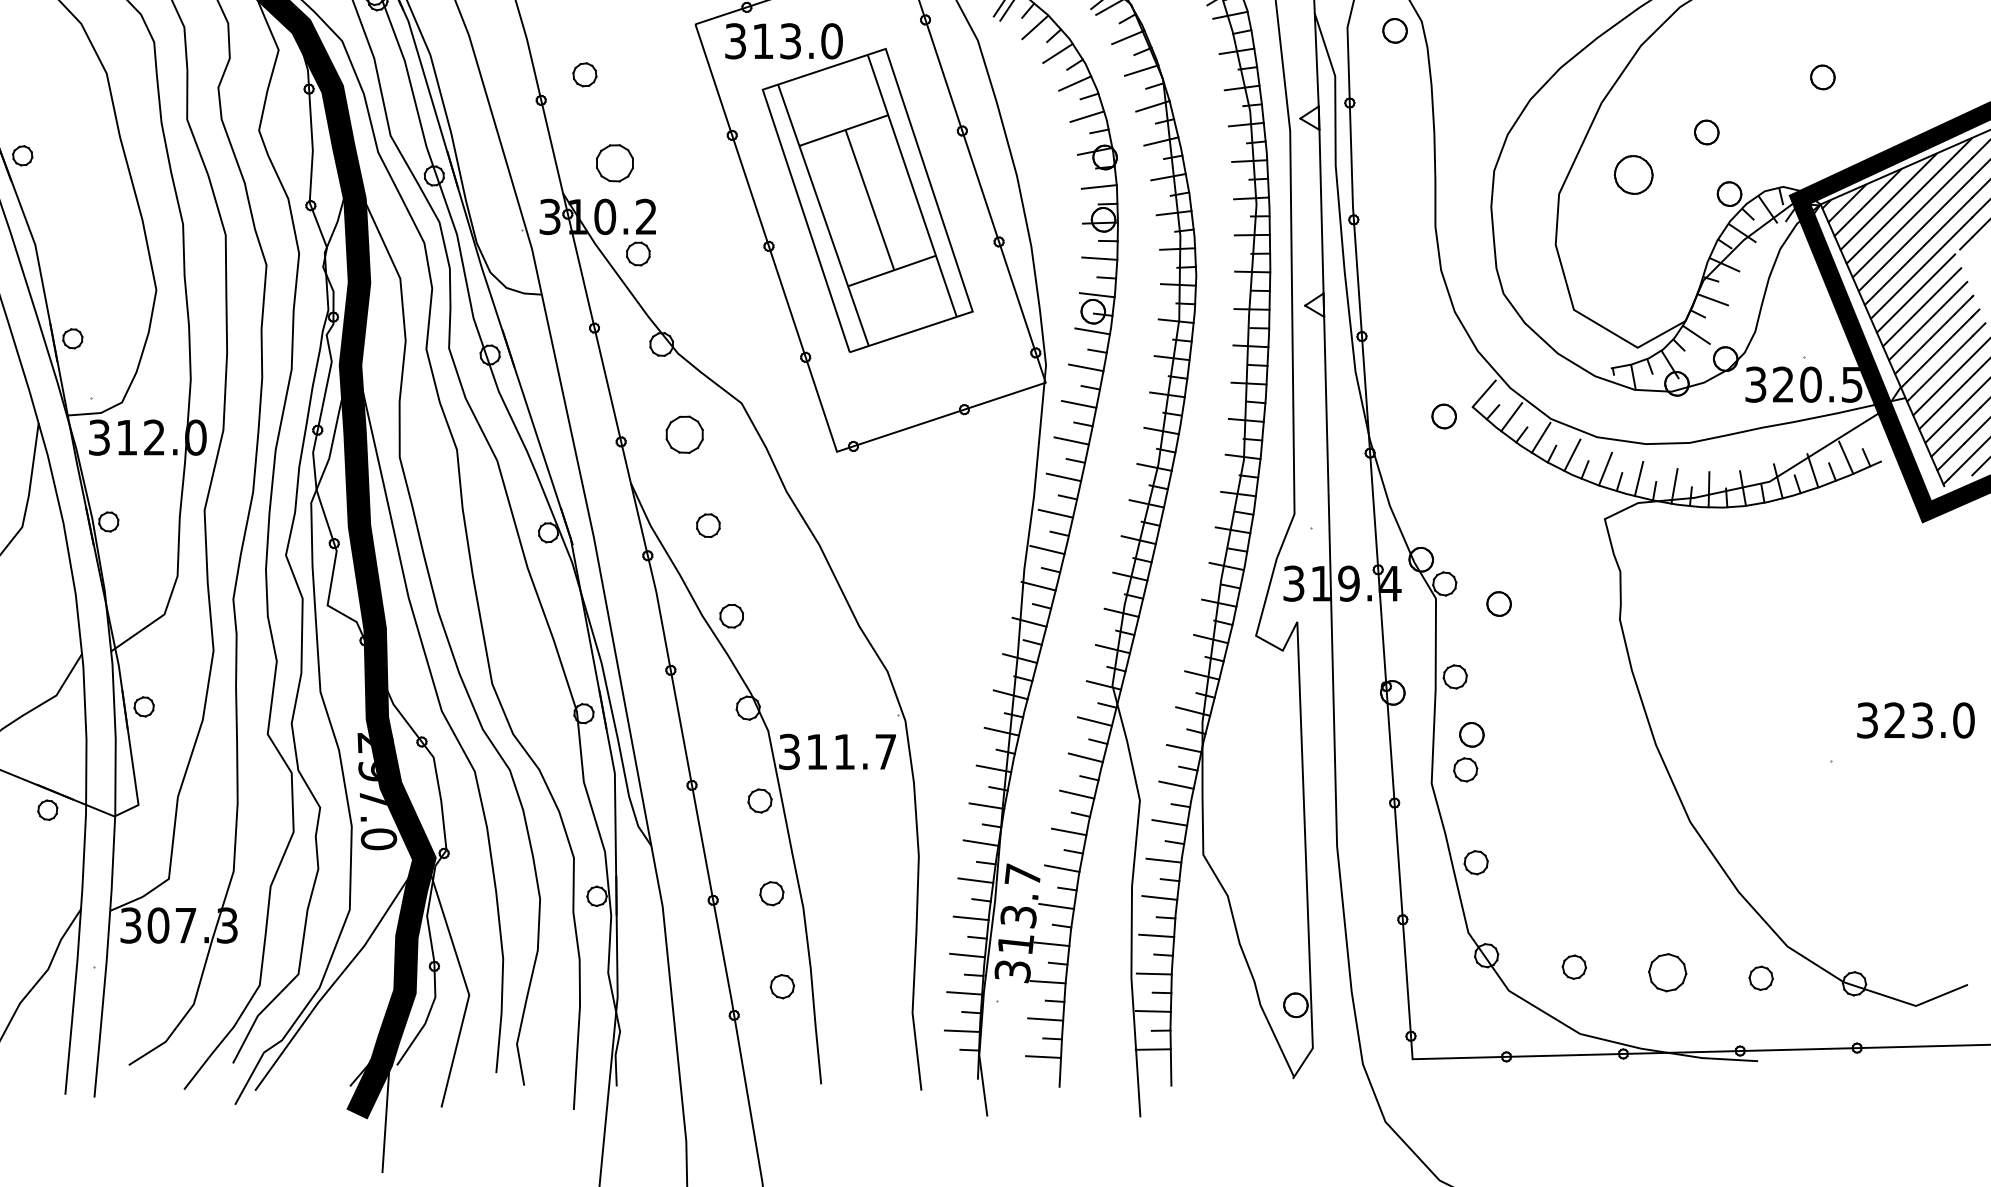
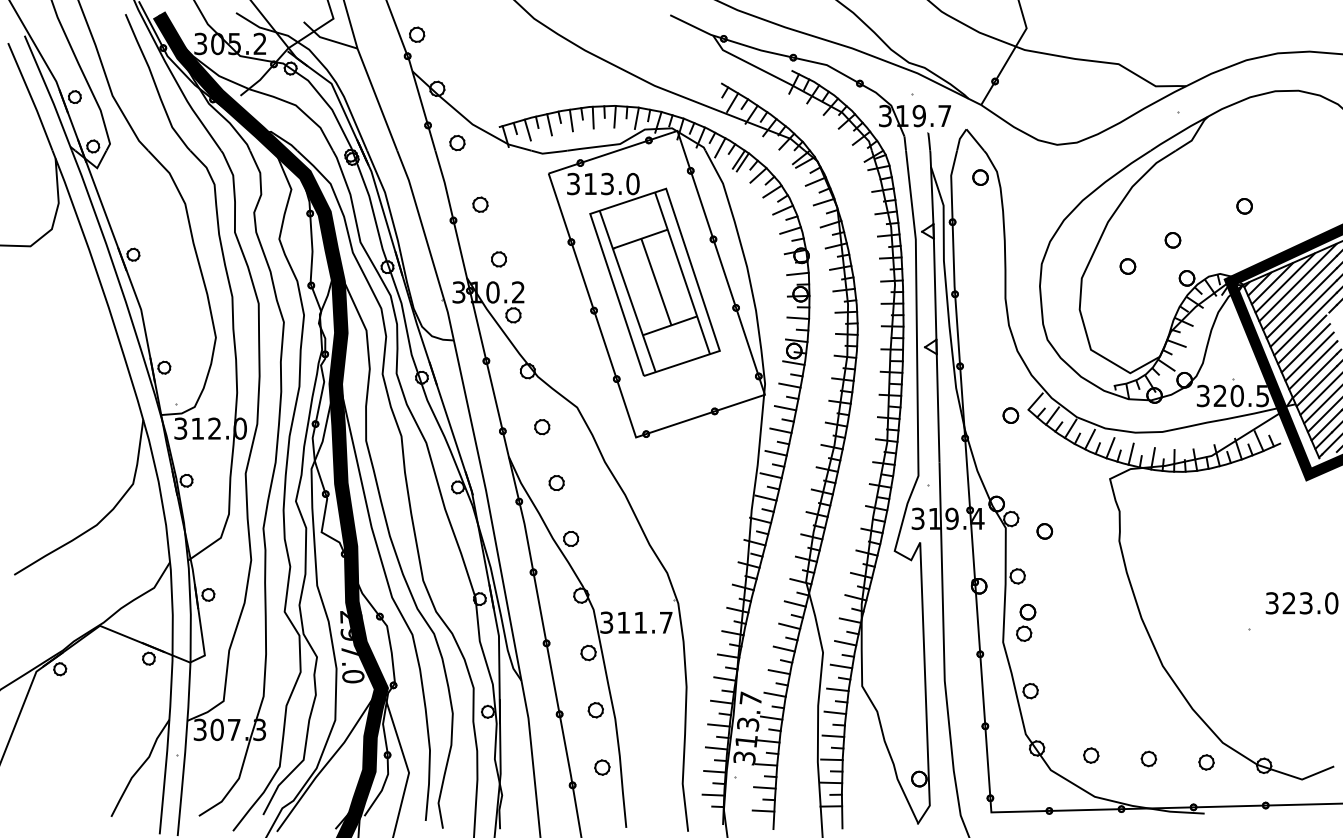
part: (614, 163) -> (498, 259), size x0.62
part: (1633, 174) -> (1127, 266), size x0.62
part: (685, 435) -> (542, 427), size x0.62
part: (1667, 971) -> (1148, 758), size x0.62

